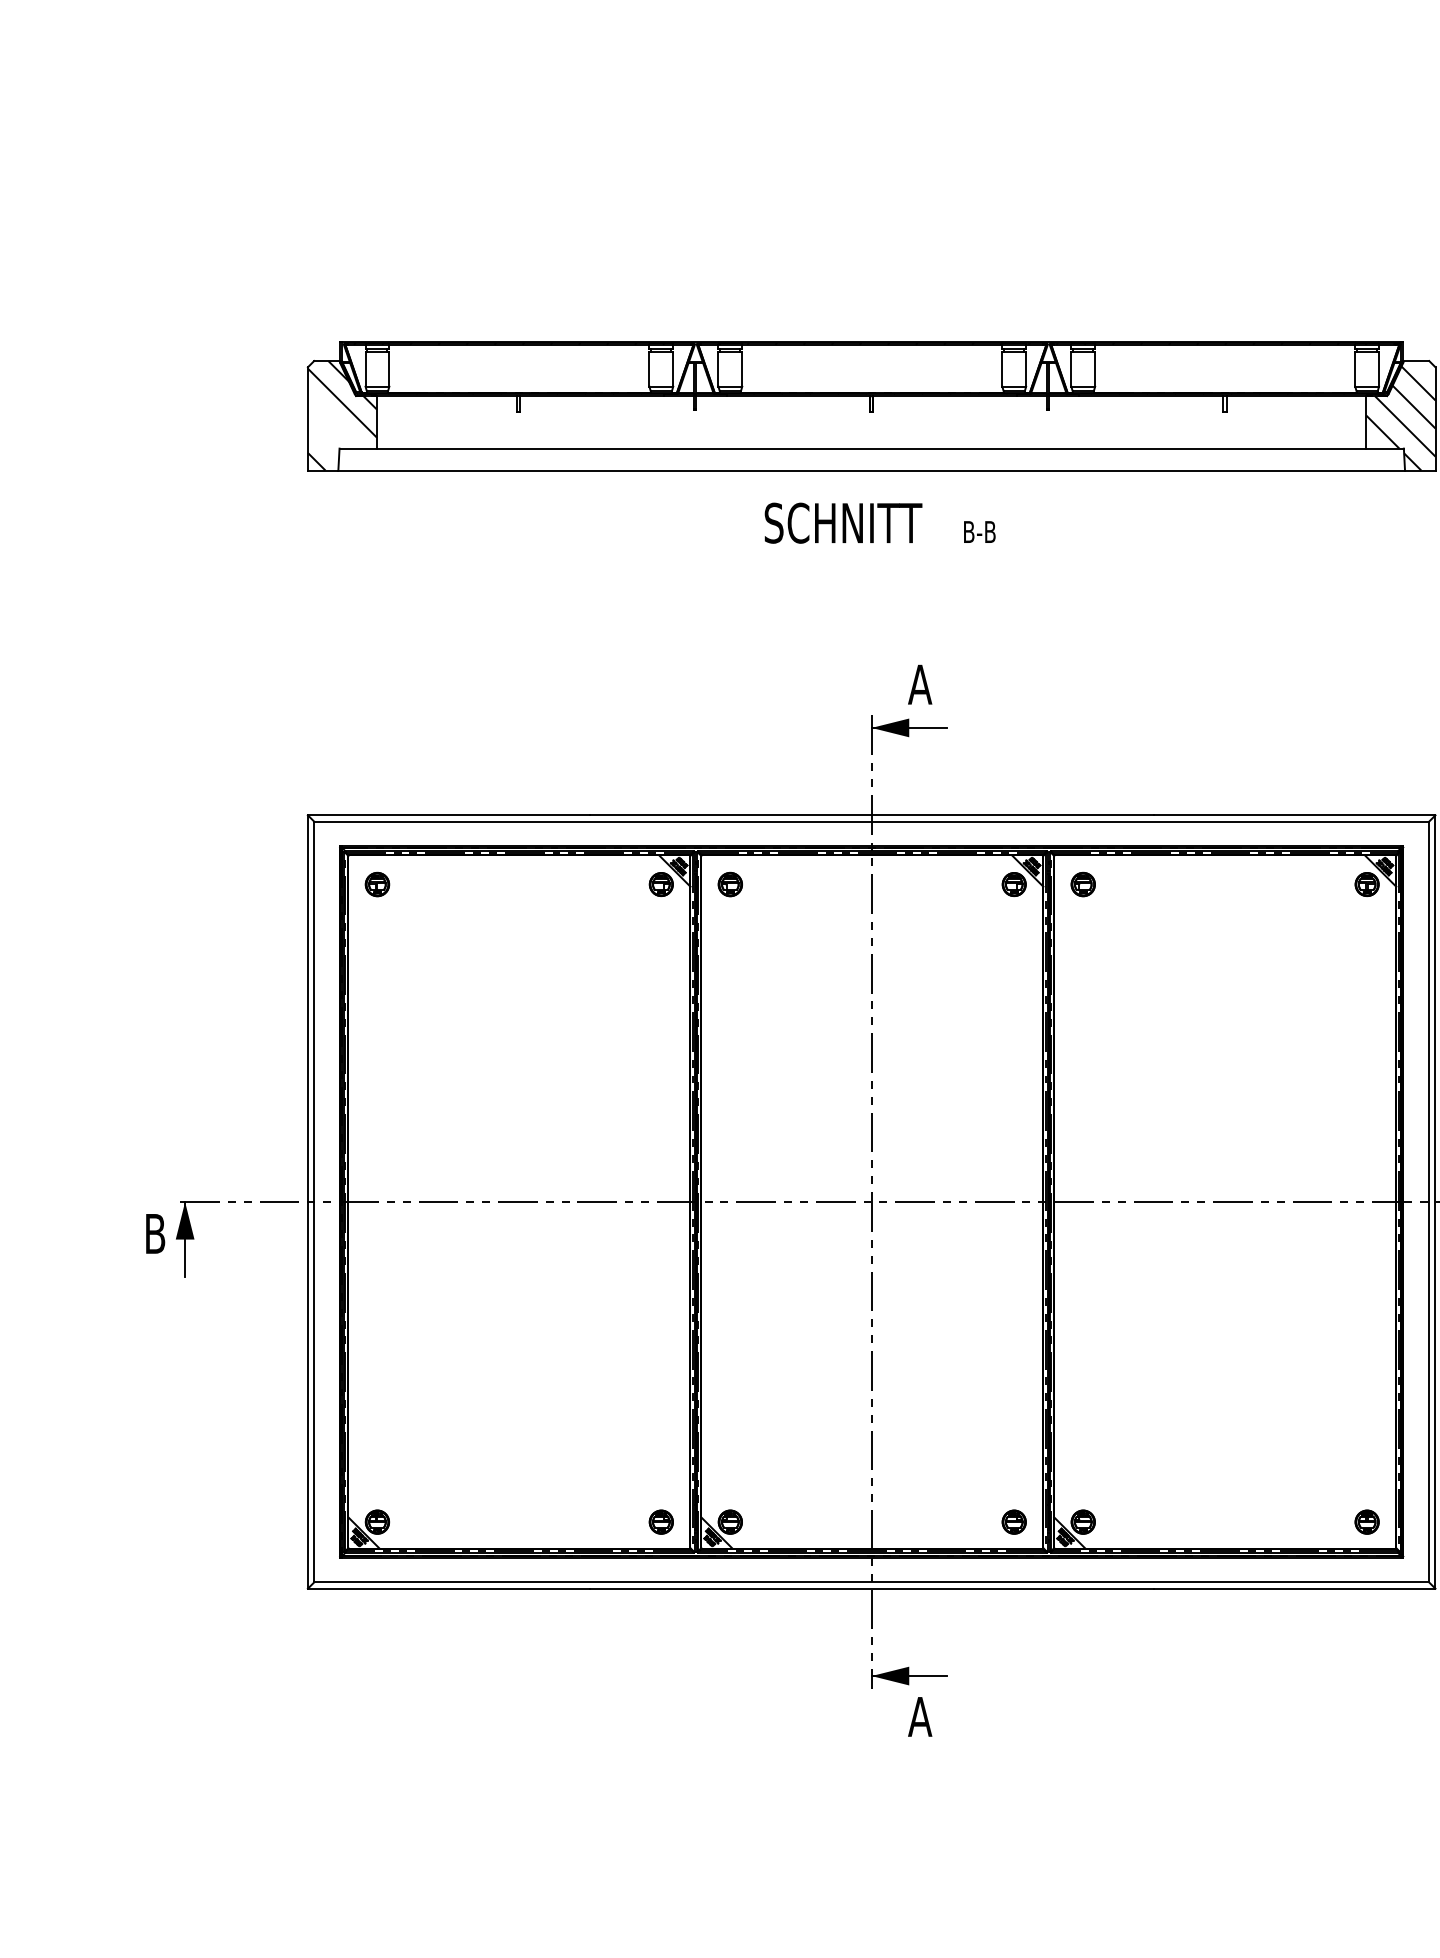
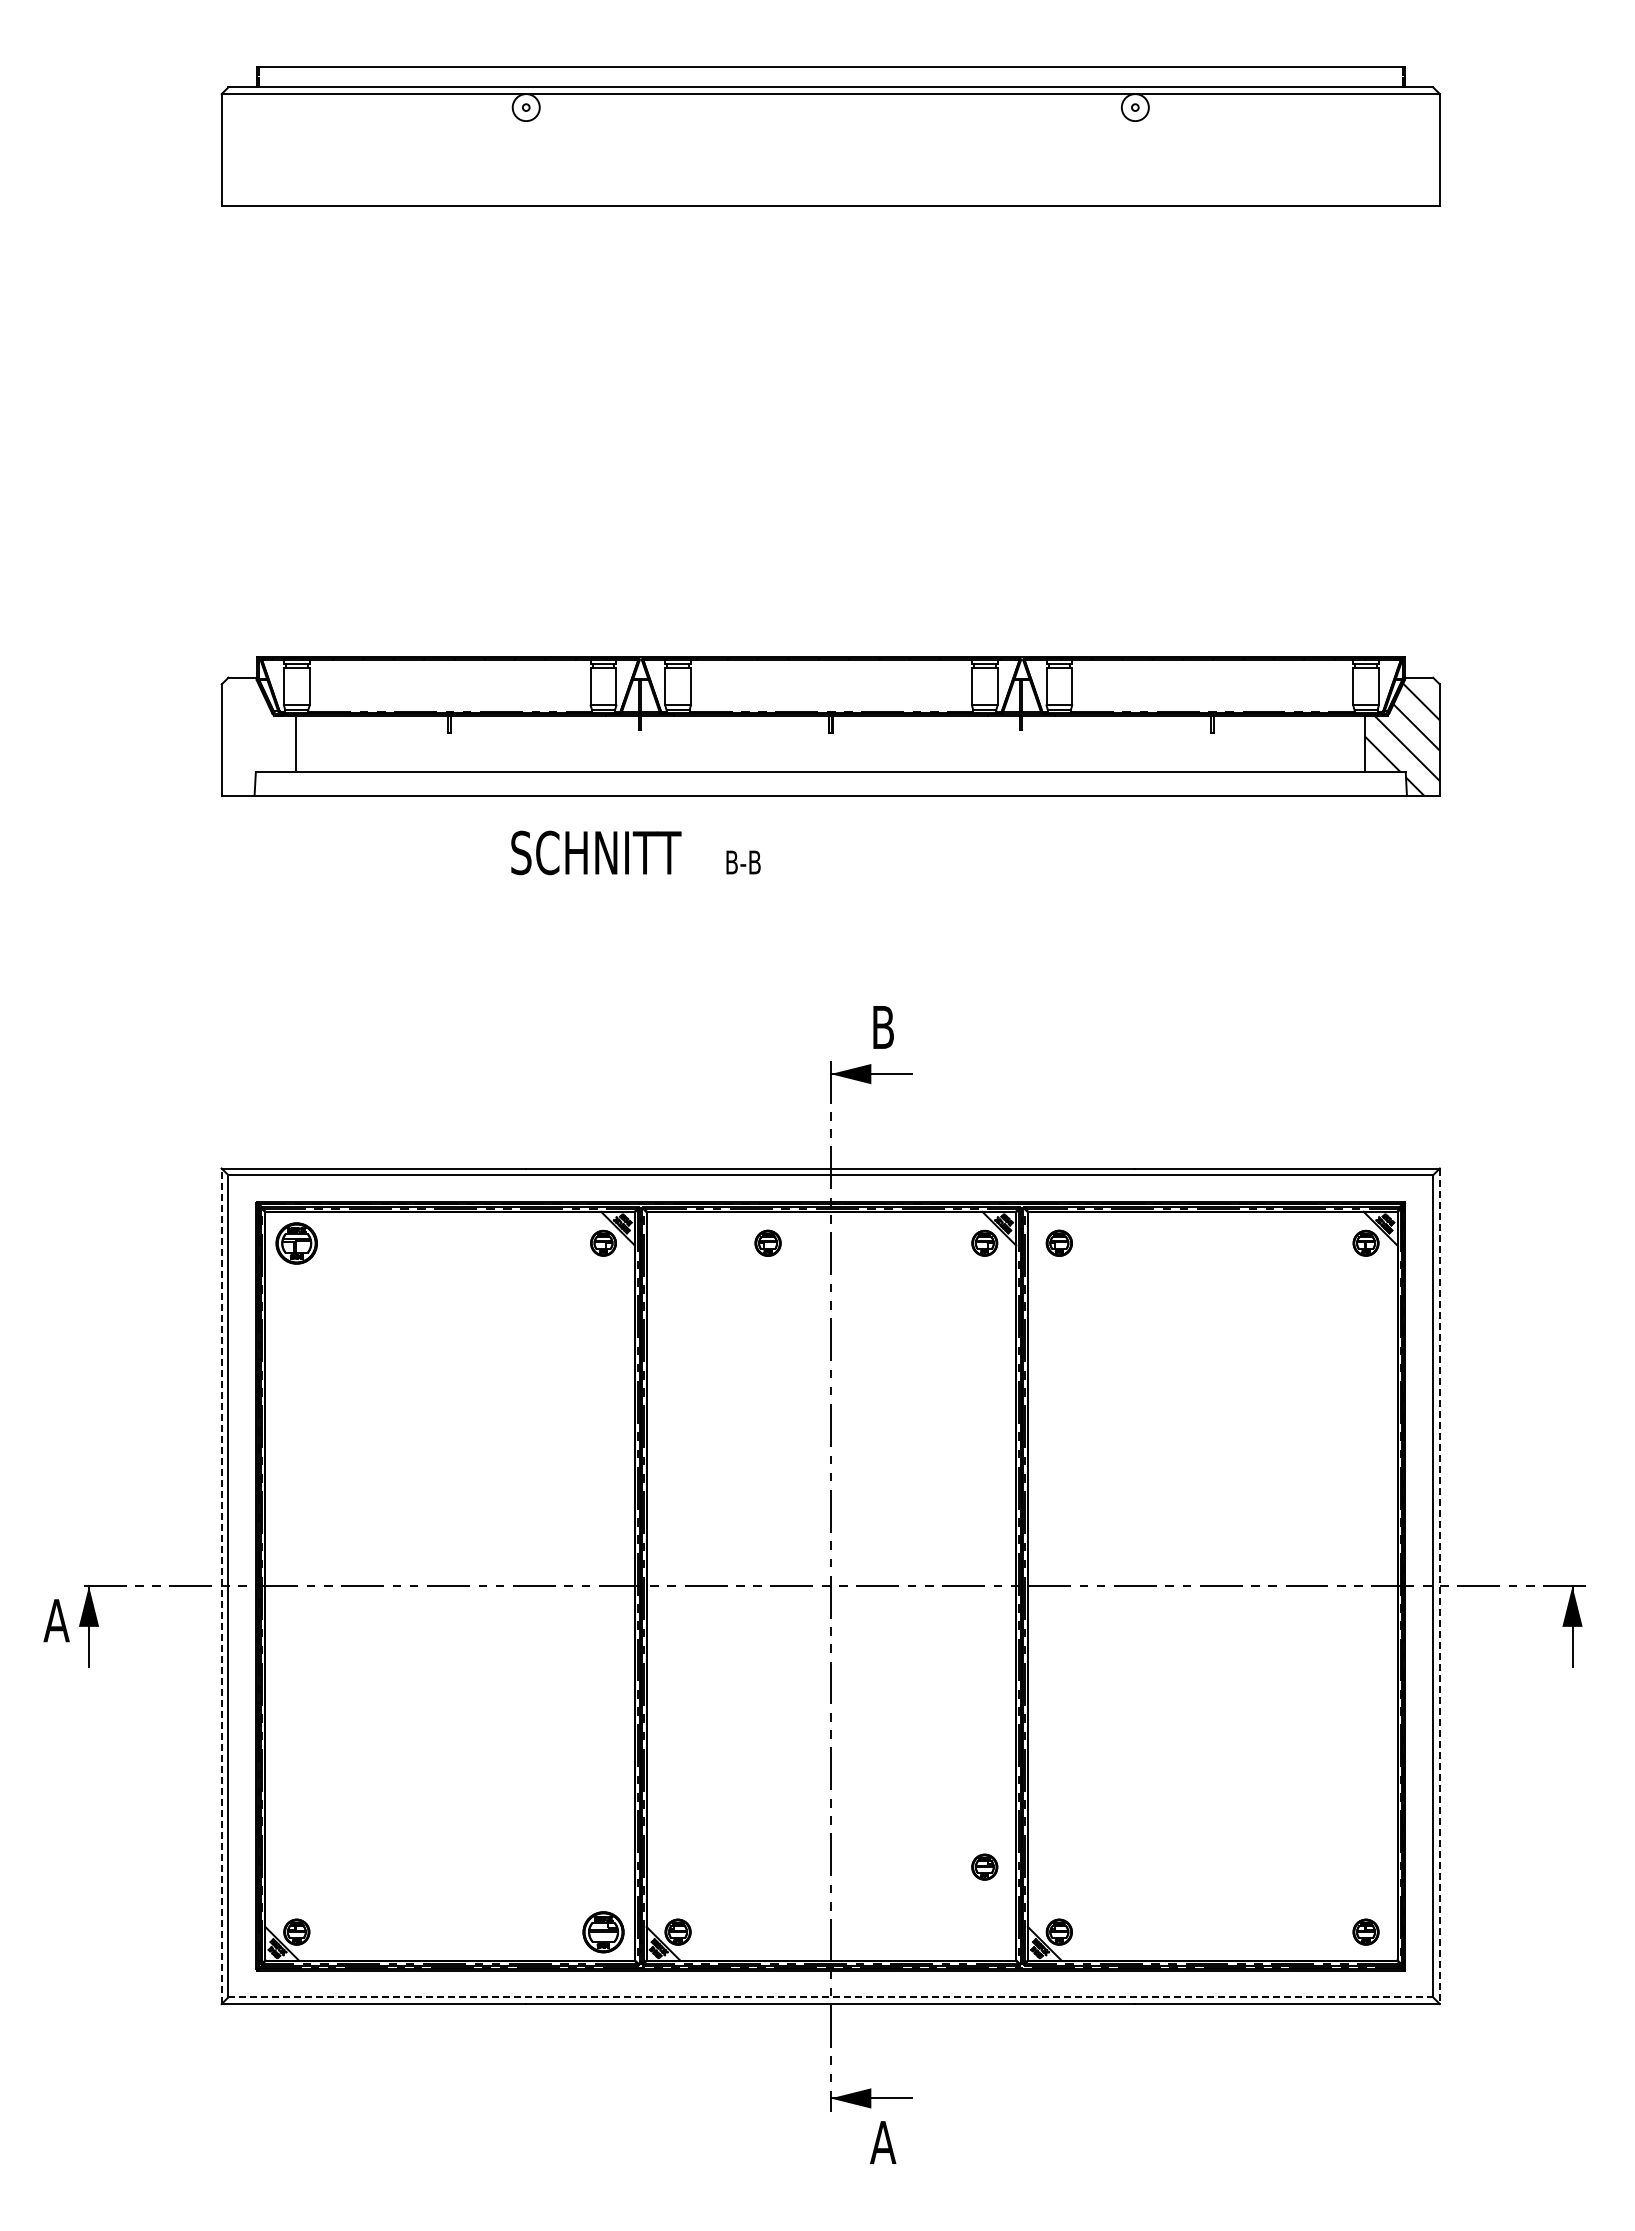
hatch: (341, 415) -> (258, 736), removed
text: (879, 522) -> (635, 852), moved
text: (920, 684) -> (883, 1027), A -> B
part: (377, 883) -> (296, 1242), size x1.6
part: (729, 883) -> (767, 1242), moved
line: (307, 1202) -> (221, 1586), solid -> dashed
line: (1435, 1202) -> (1439, 1586), solid -> dashed
text: (155, 1233) -> (56, 1620), B -> A
part: (661, 1521) -> (603, 1931), size x1.6
part: (1013, 1521) -> (984, 1866), moved
line: (872, 1582) -> (831, 1997), solid -> dashed

